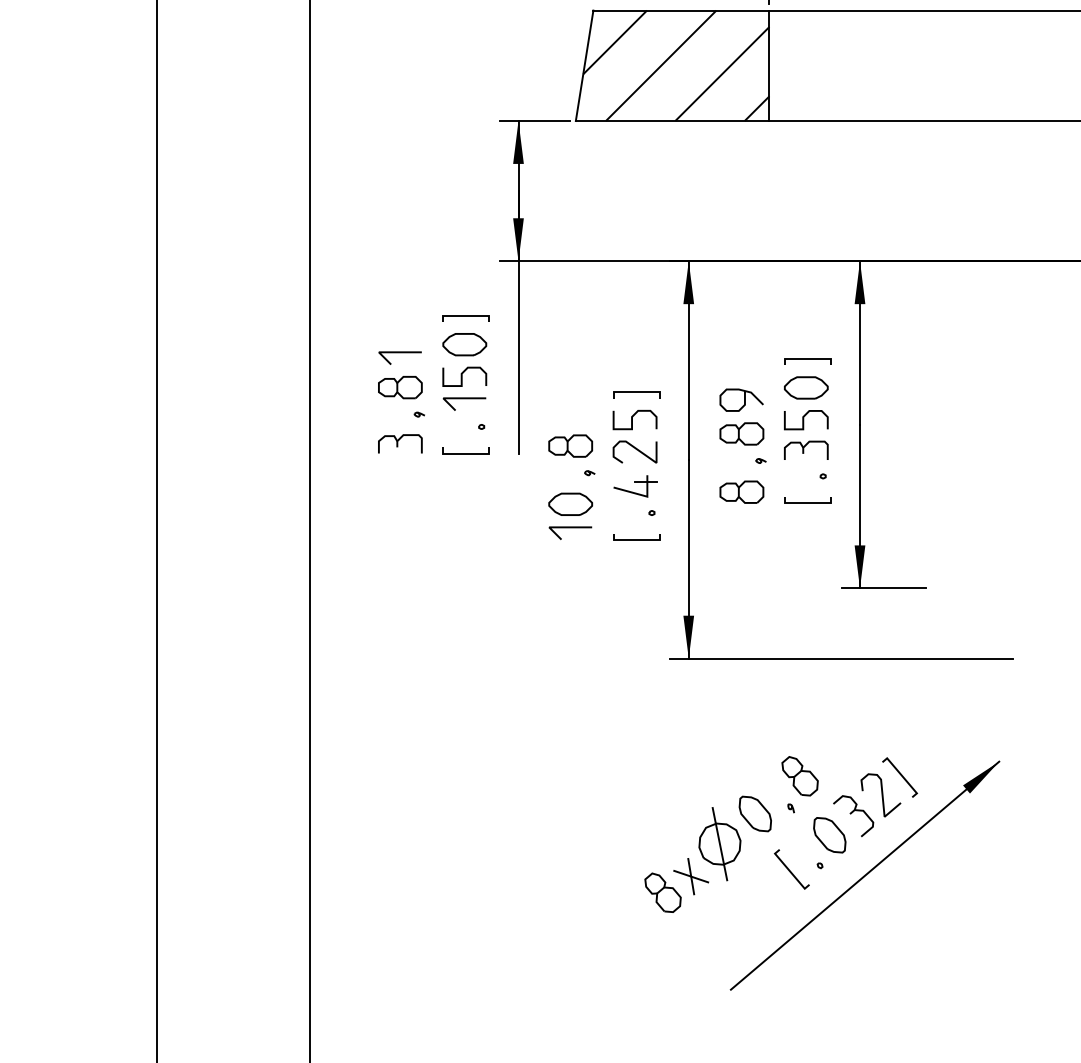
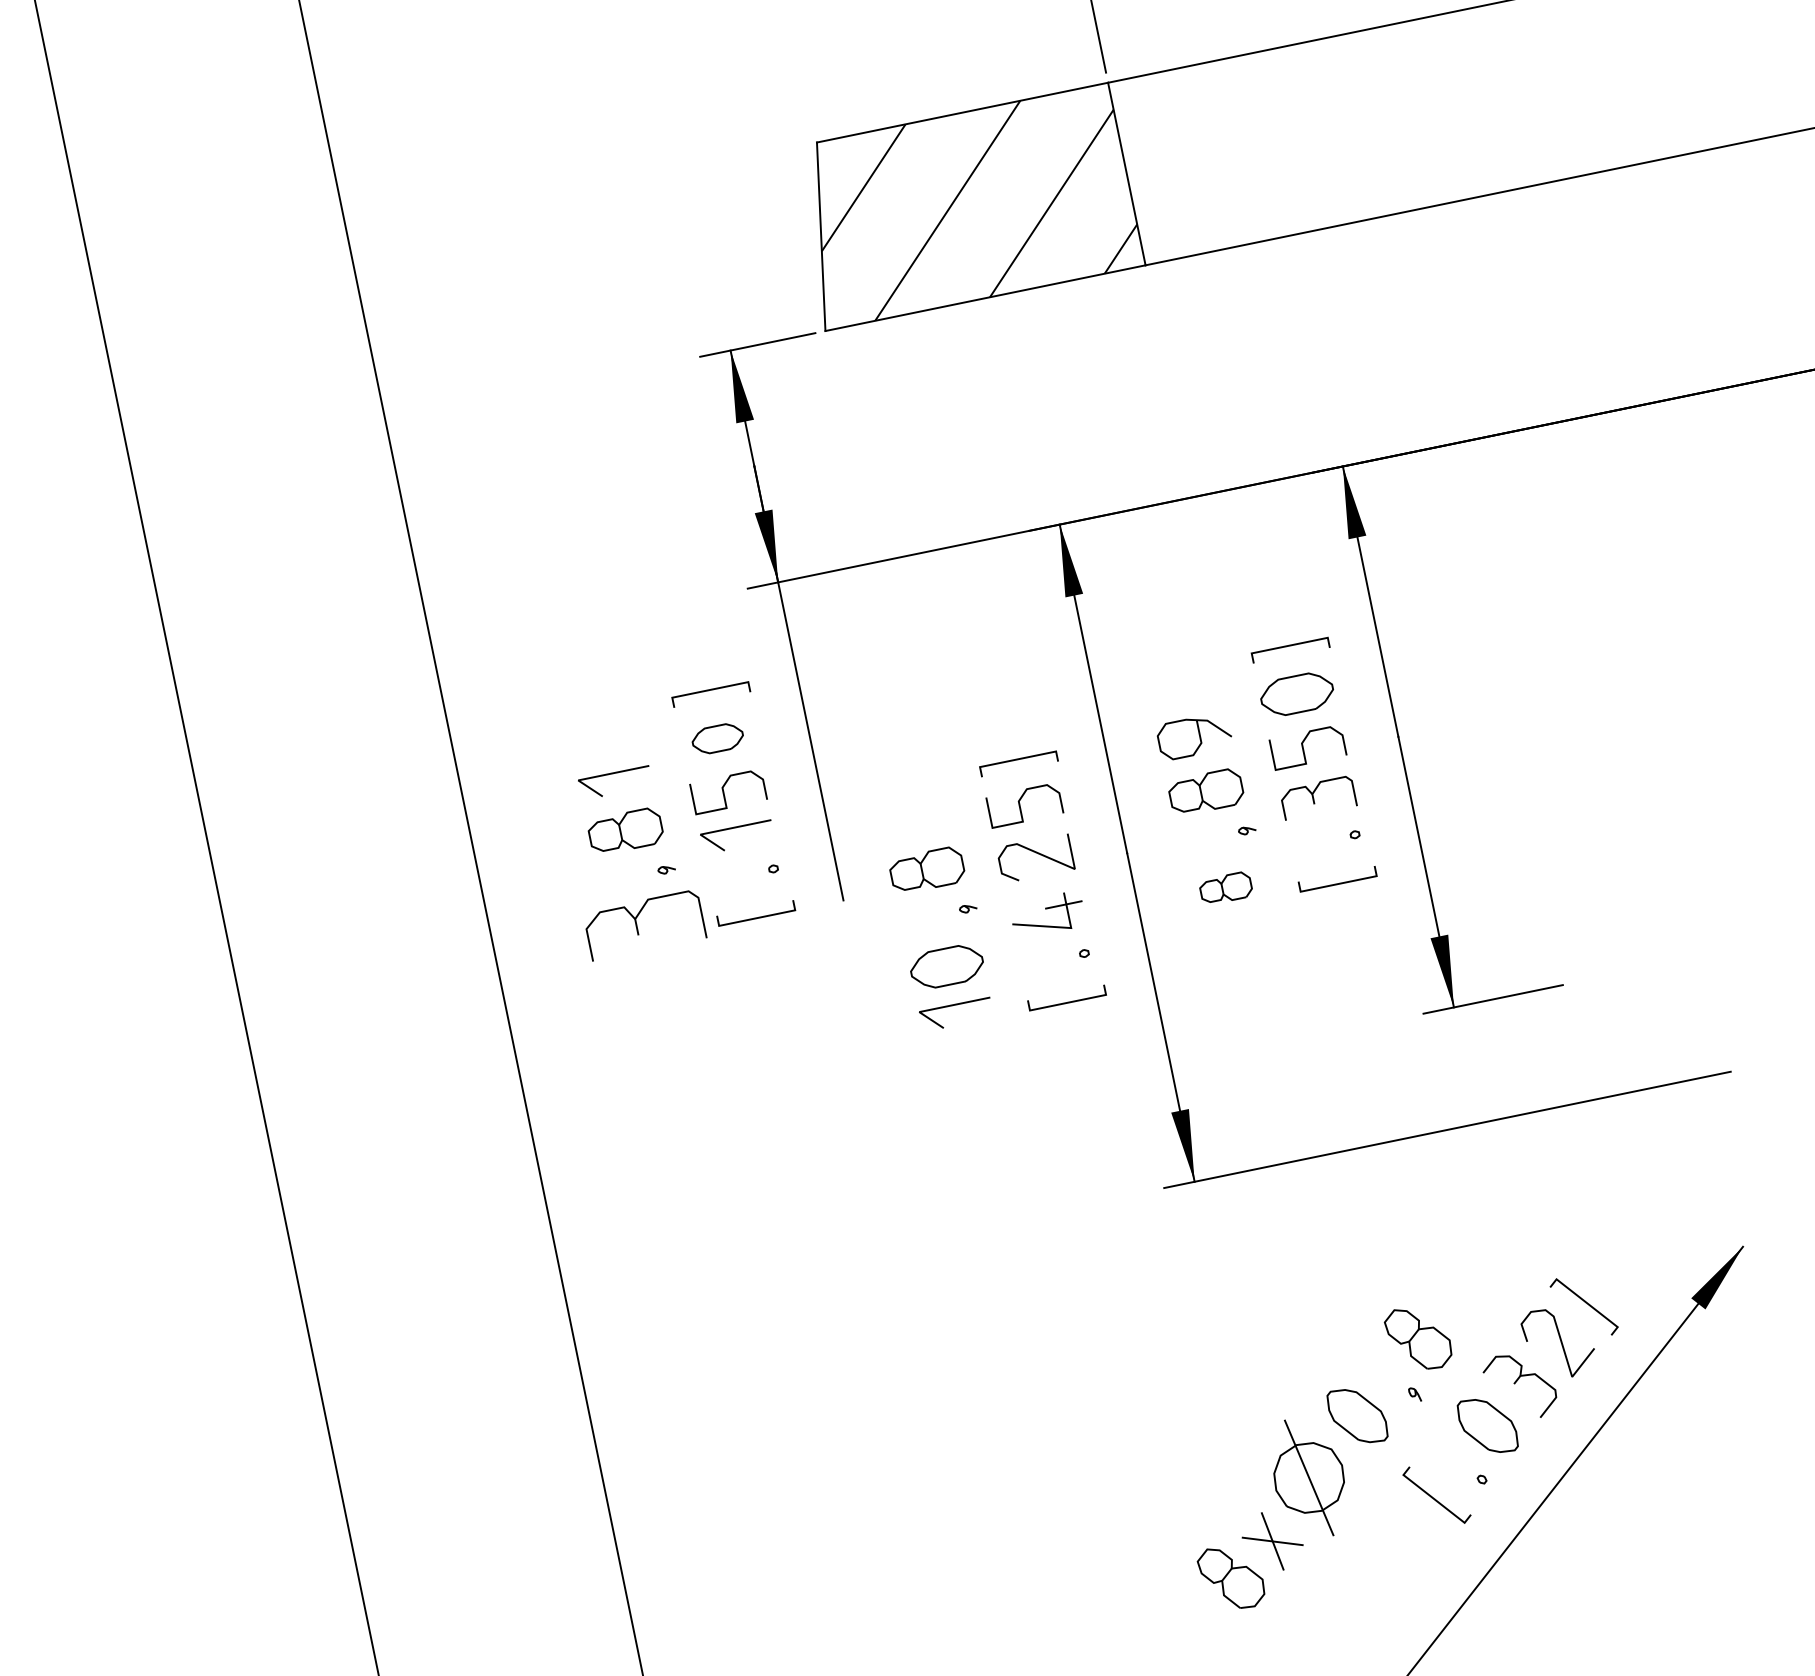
part: (464, 344) -> (717, 738), size x0.7
part: (400, 443) -> (644, 923), size x1.6
part: (741, 491) -> (1225, 887), size x0.7

